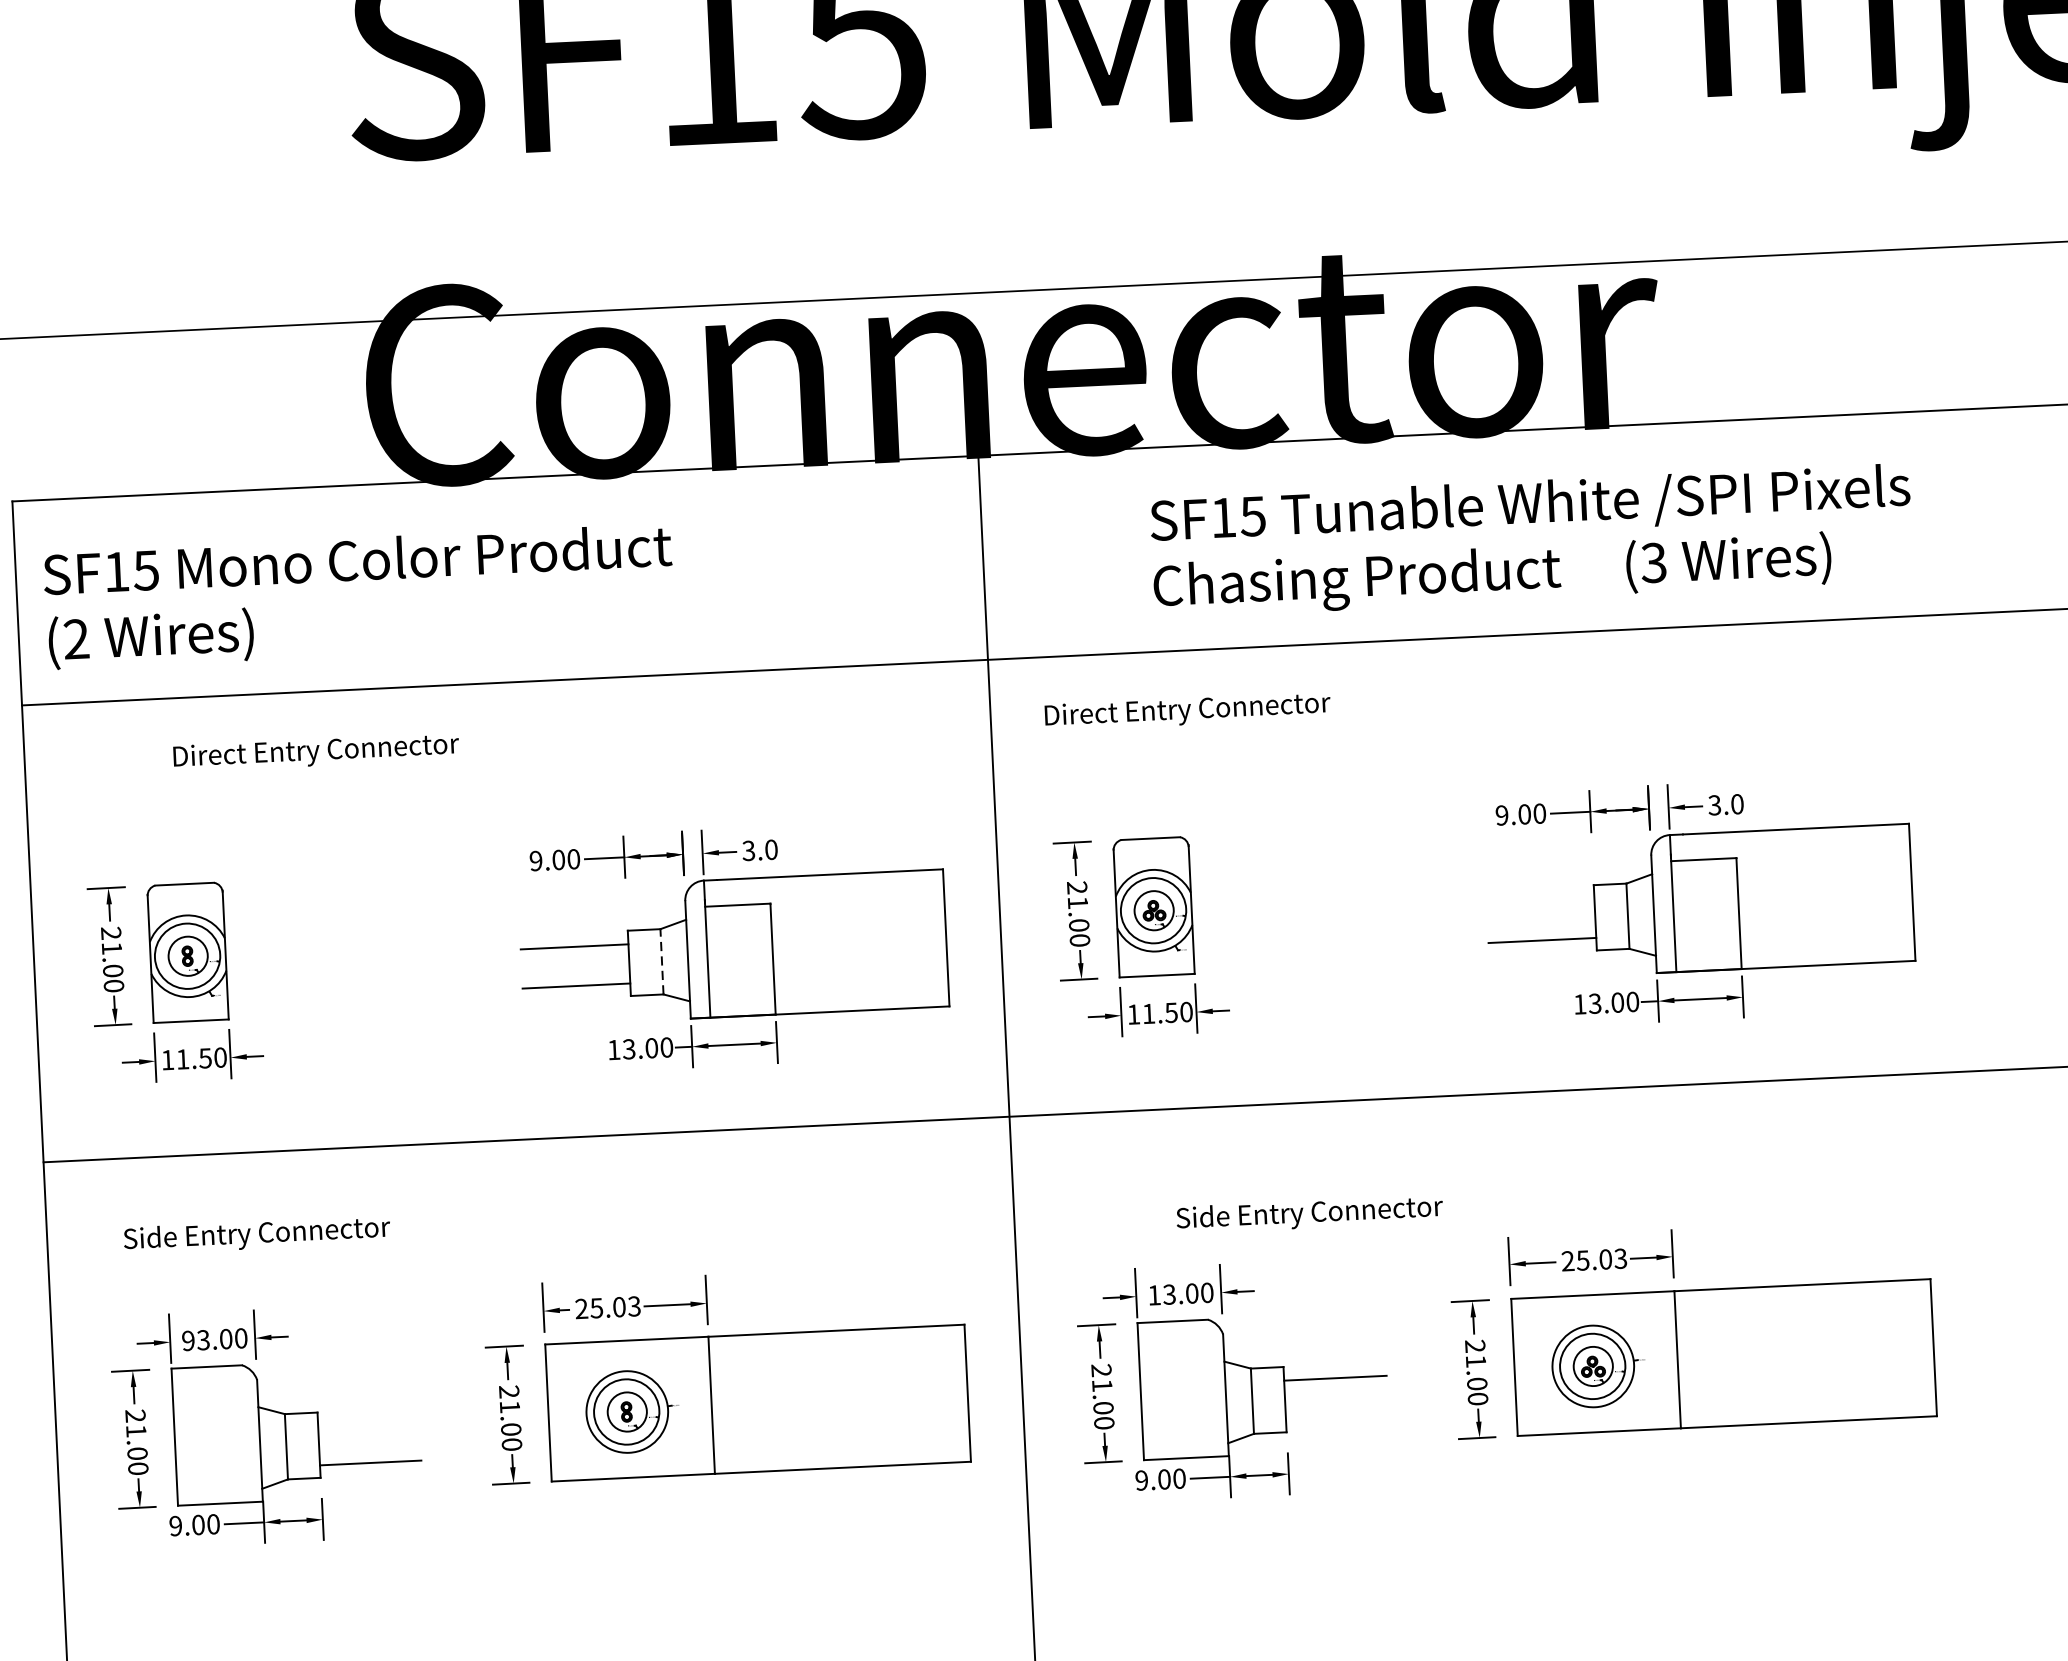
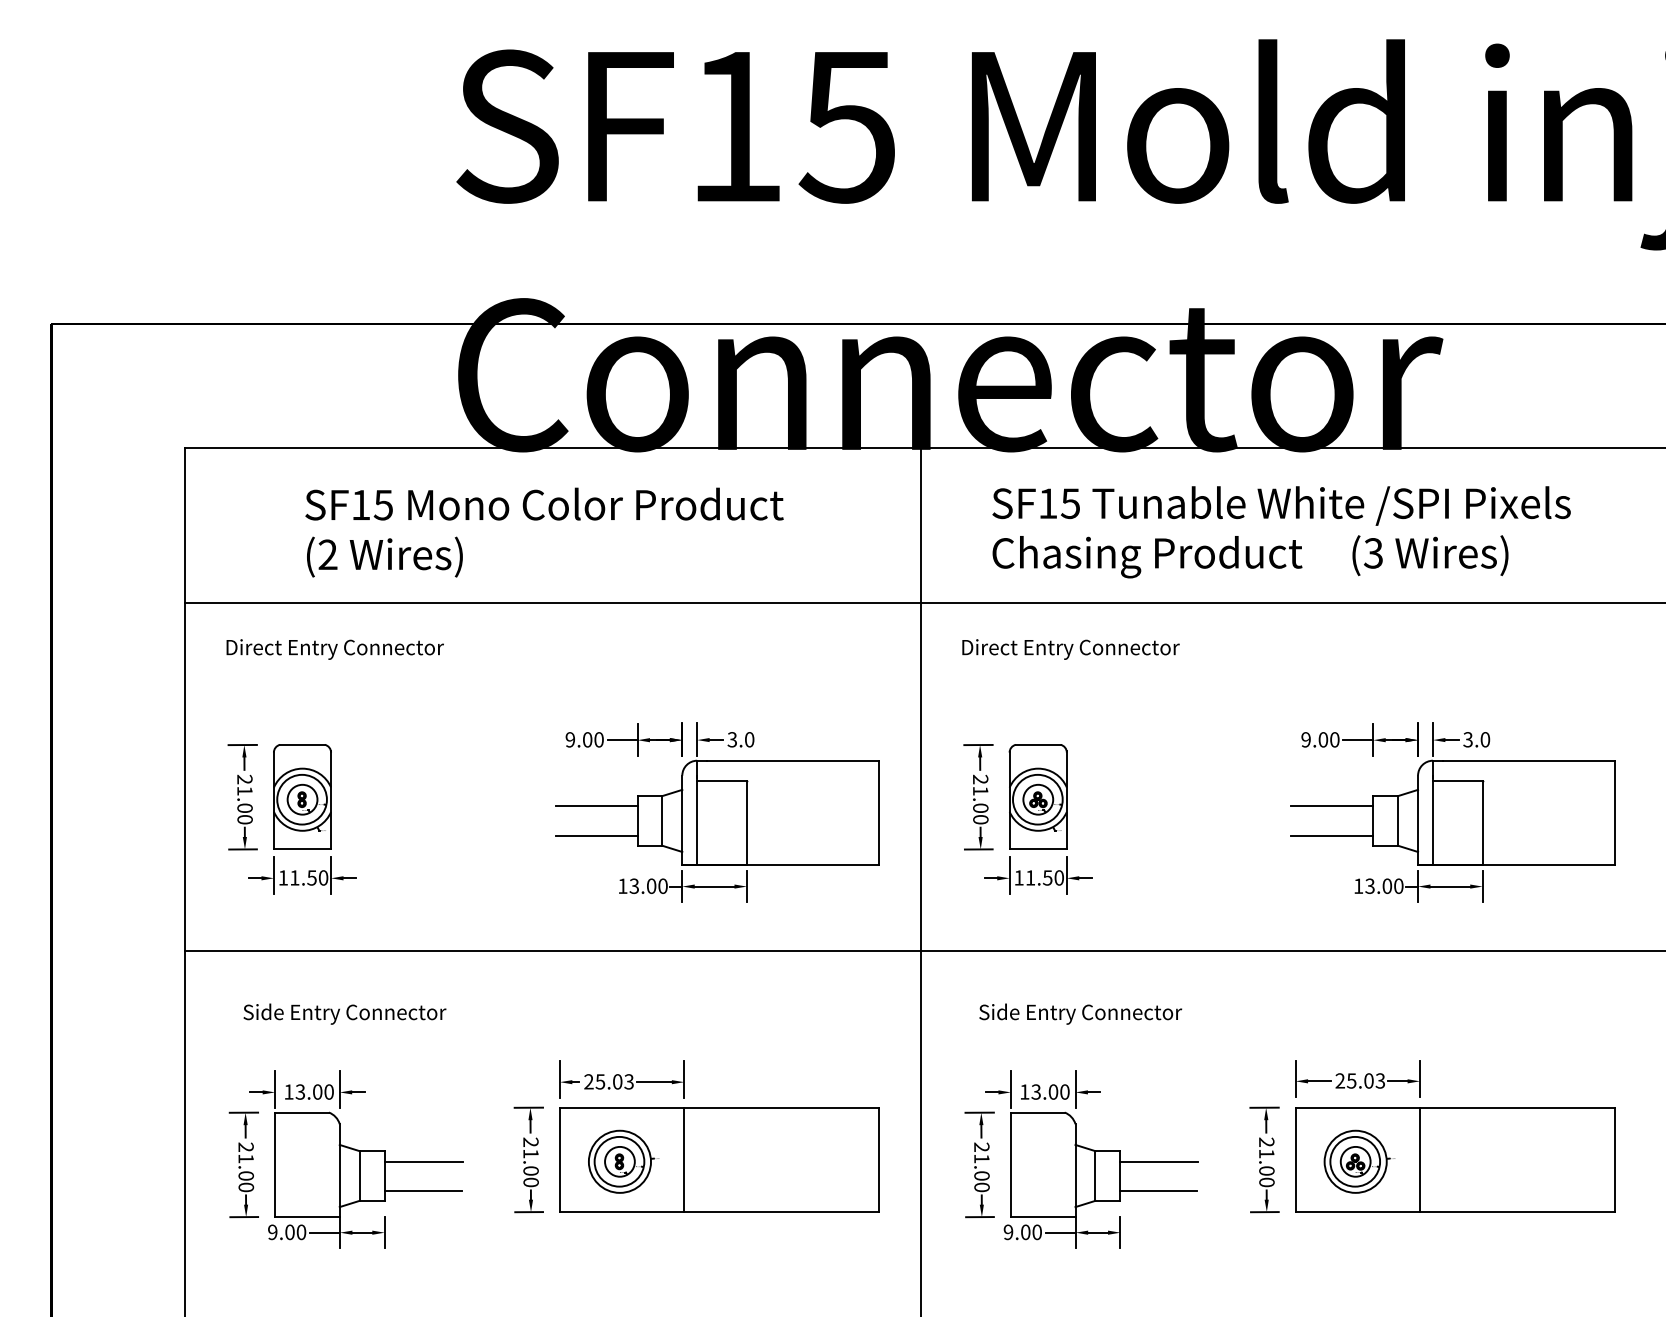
text: (1531, 541) -> (1281, 532), moved
text: (359, 596) -> (544, 532), moved
text: (315, 752) -> (334, 649), moved
line: (1540, 901) -> (1332, 806), added
line: (662, 961) -> (662, 820), dashed -> solid
text: (1309, 1213) -> (1080, 1013), moved
text: (187, 1340) -> (288, 1091), 93.00 -> 13.00
line: (1336, 1417) -> (1158, 1191), added
line: (369, 1423) -> (423, 1161), added

